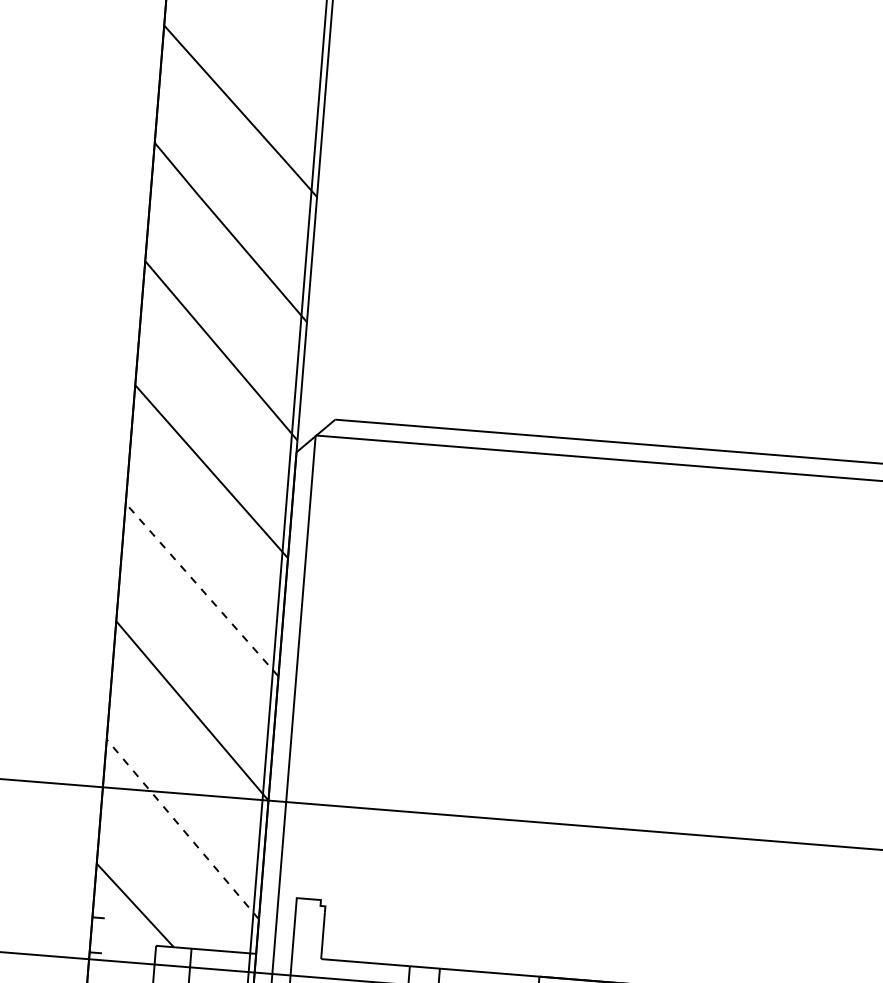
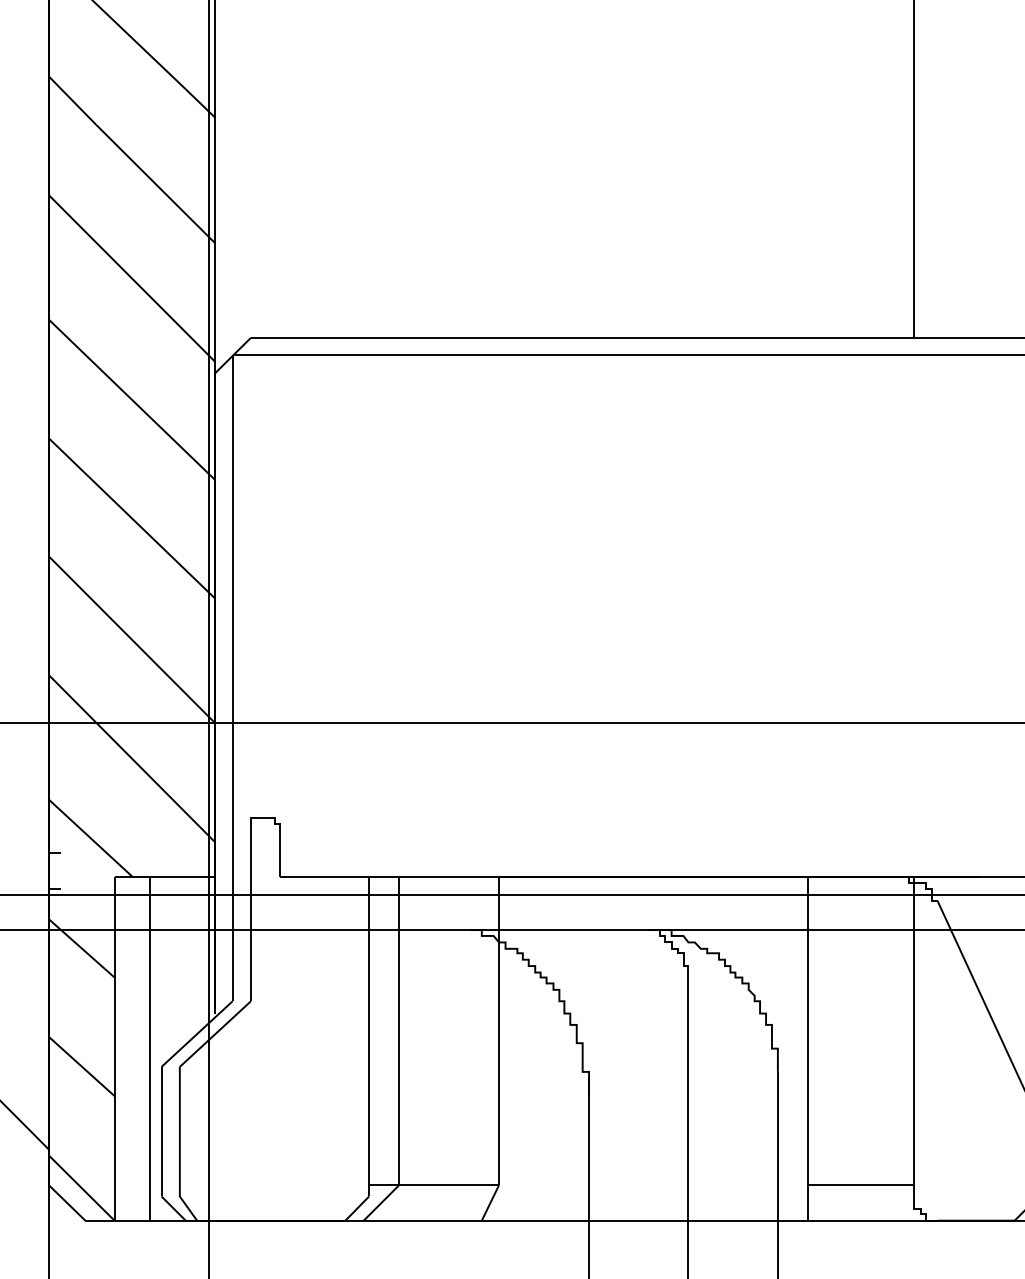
line: (201, 589) -> (131, 517), dashed -> solid
line: (182, 829) -> (131, 758), dashed -> solid

